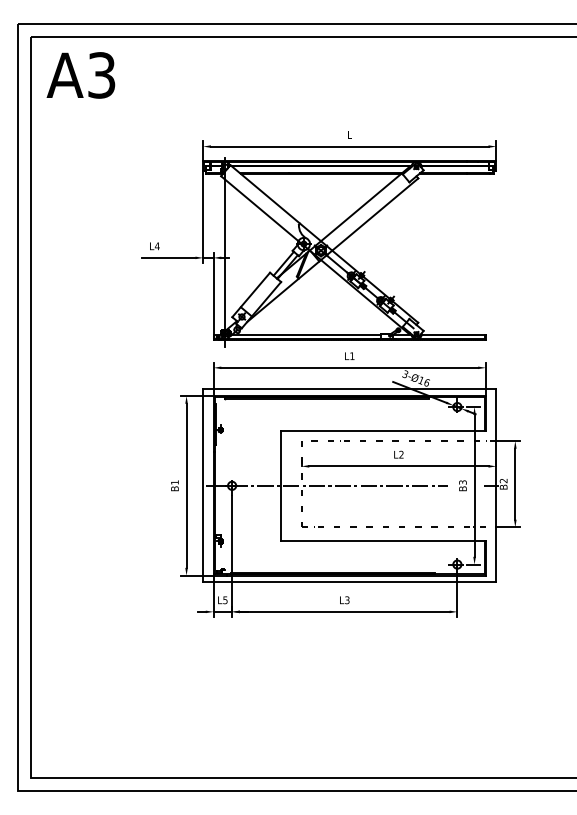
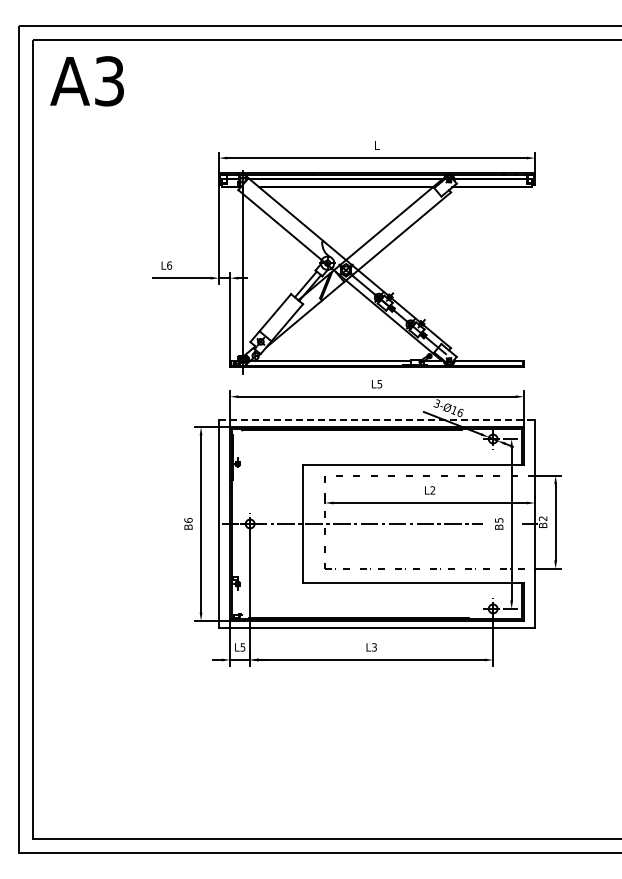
text: (157, 246) -> (169, 265), L4 -> L6
text: (352, 356) -> (379, 384), L1 -> L5
line: (350, 388) -> (377, 419), solid -> dashed
text: (174, 481) -> (188, 519), B1 -> B6
text: (462, 482) -> (498, 520), B3 -> B5

